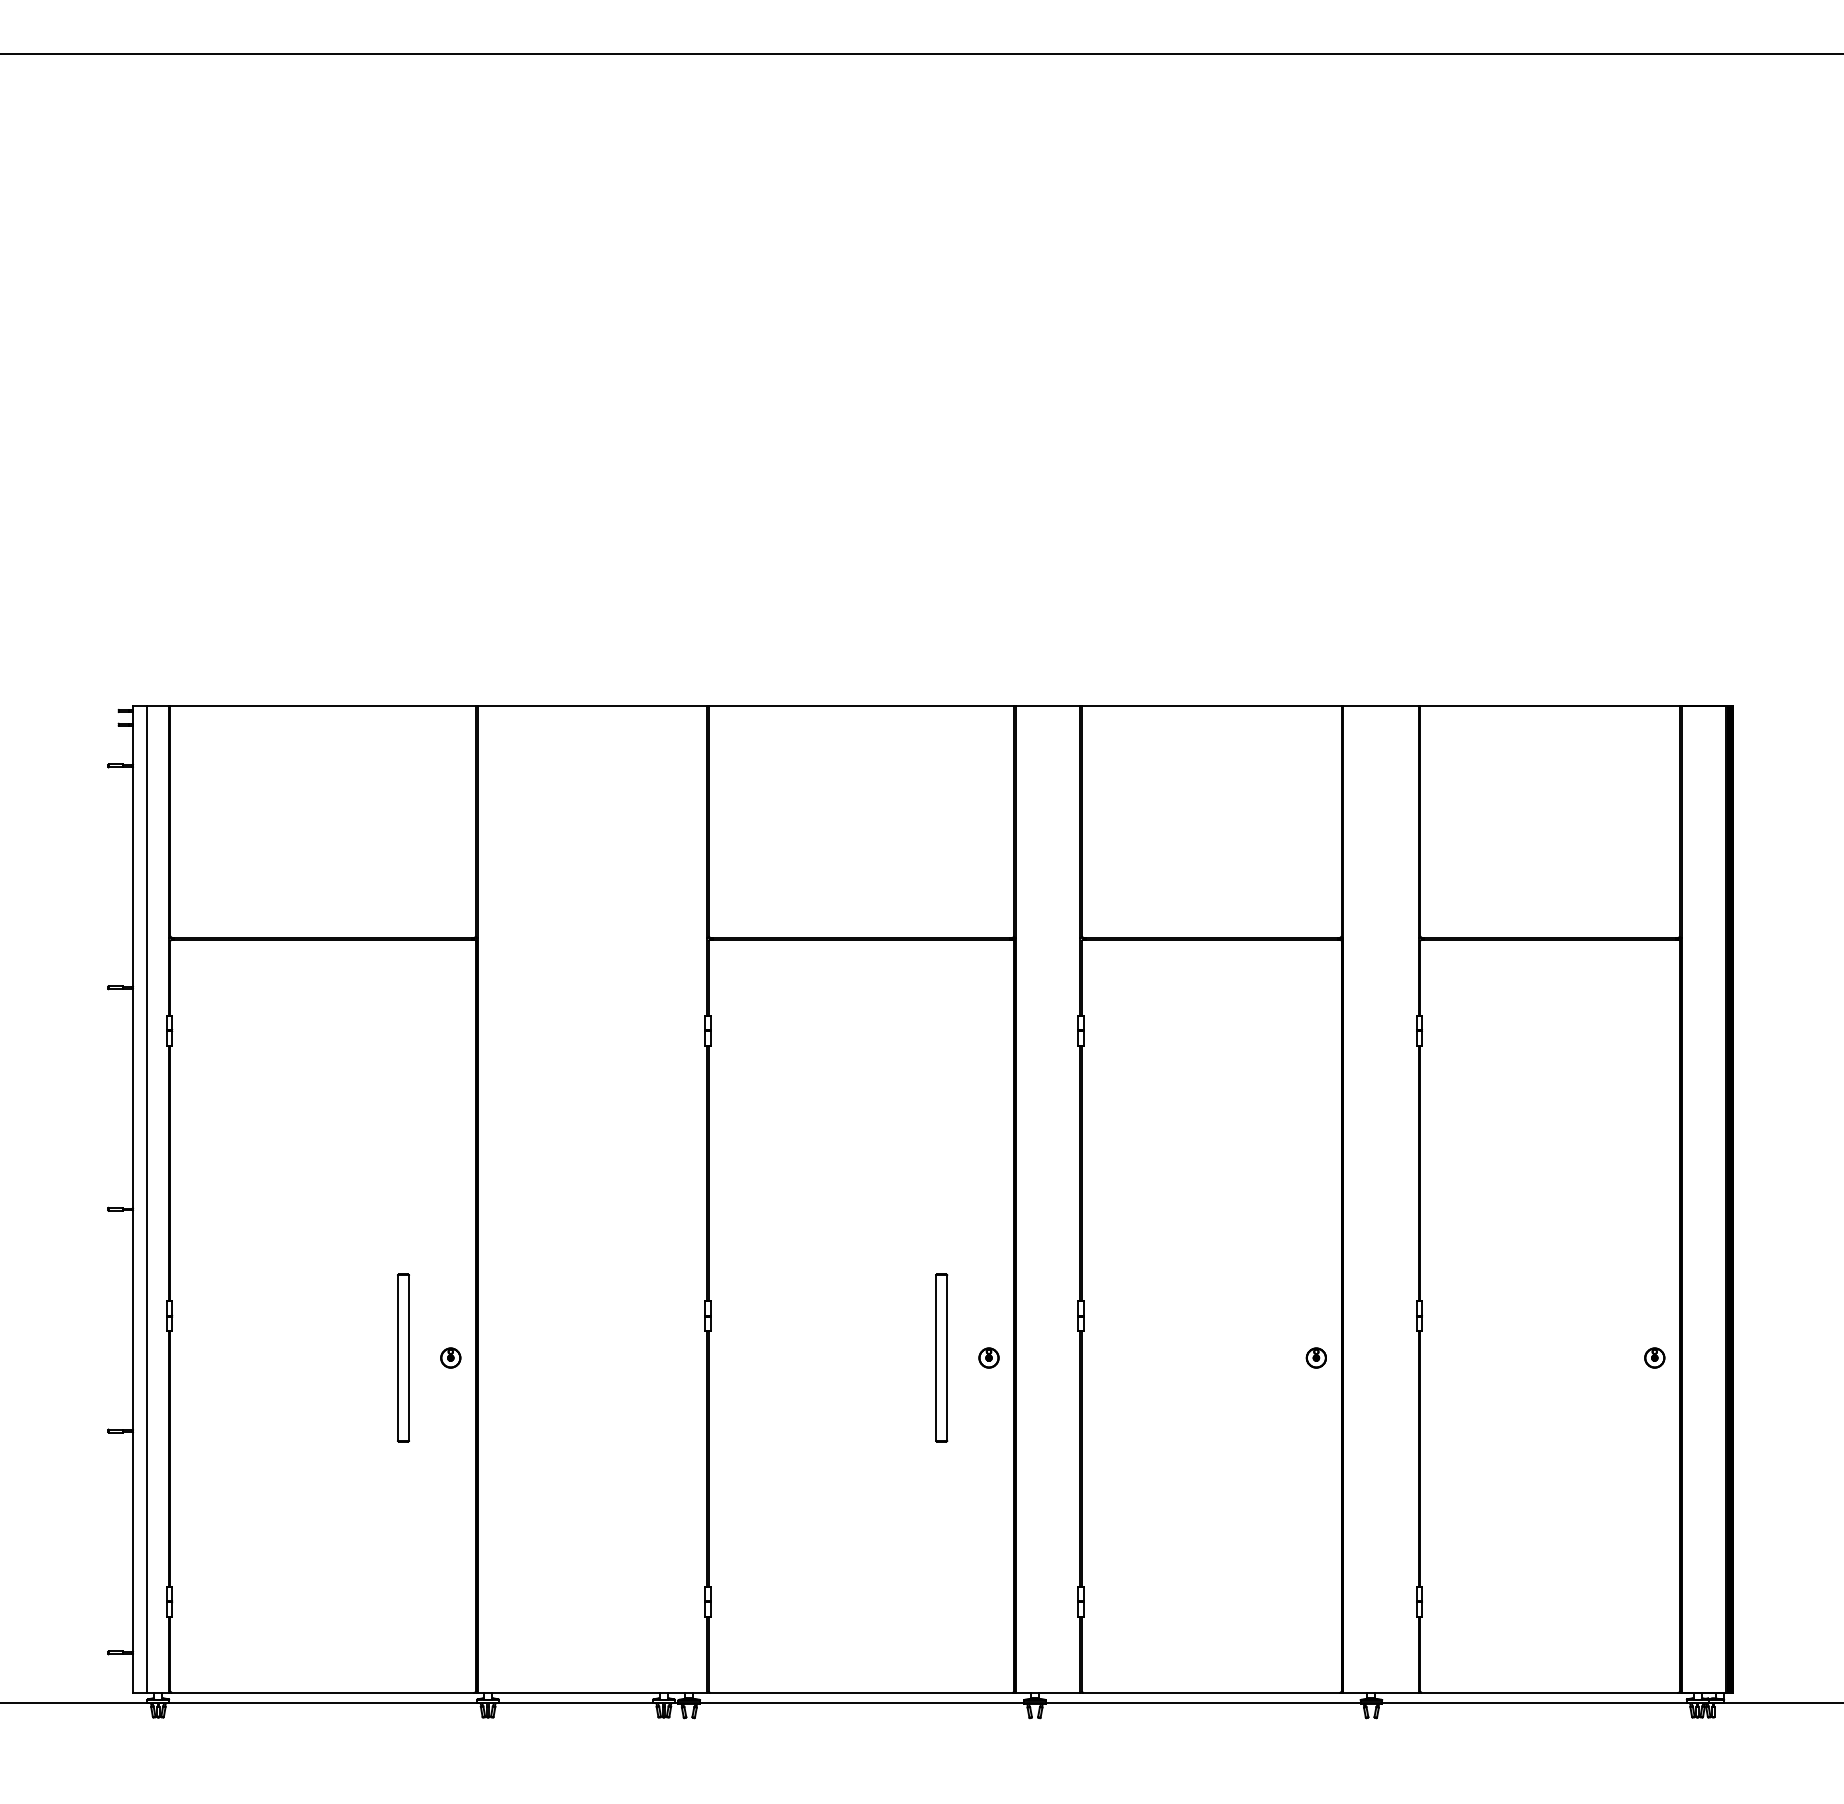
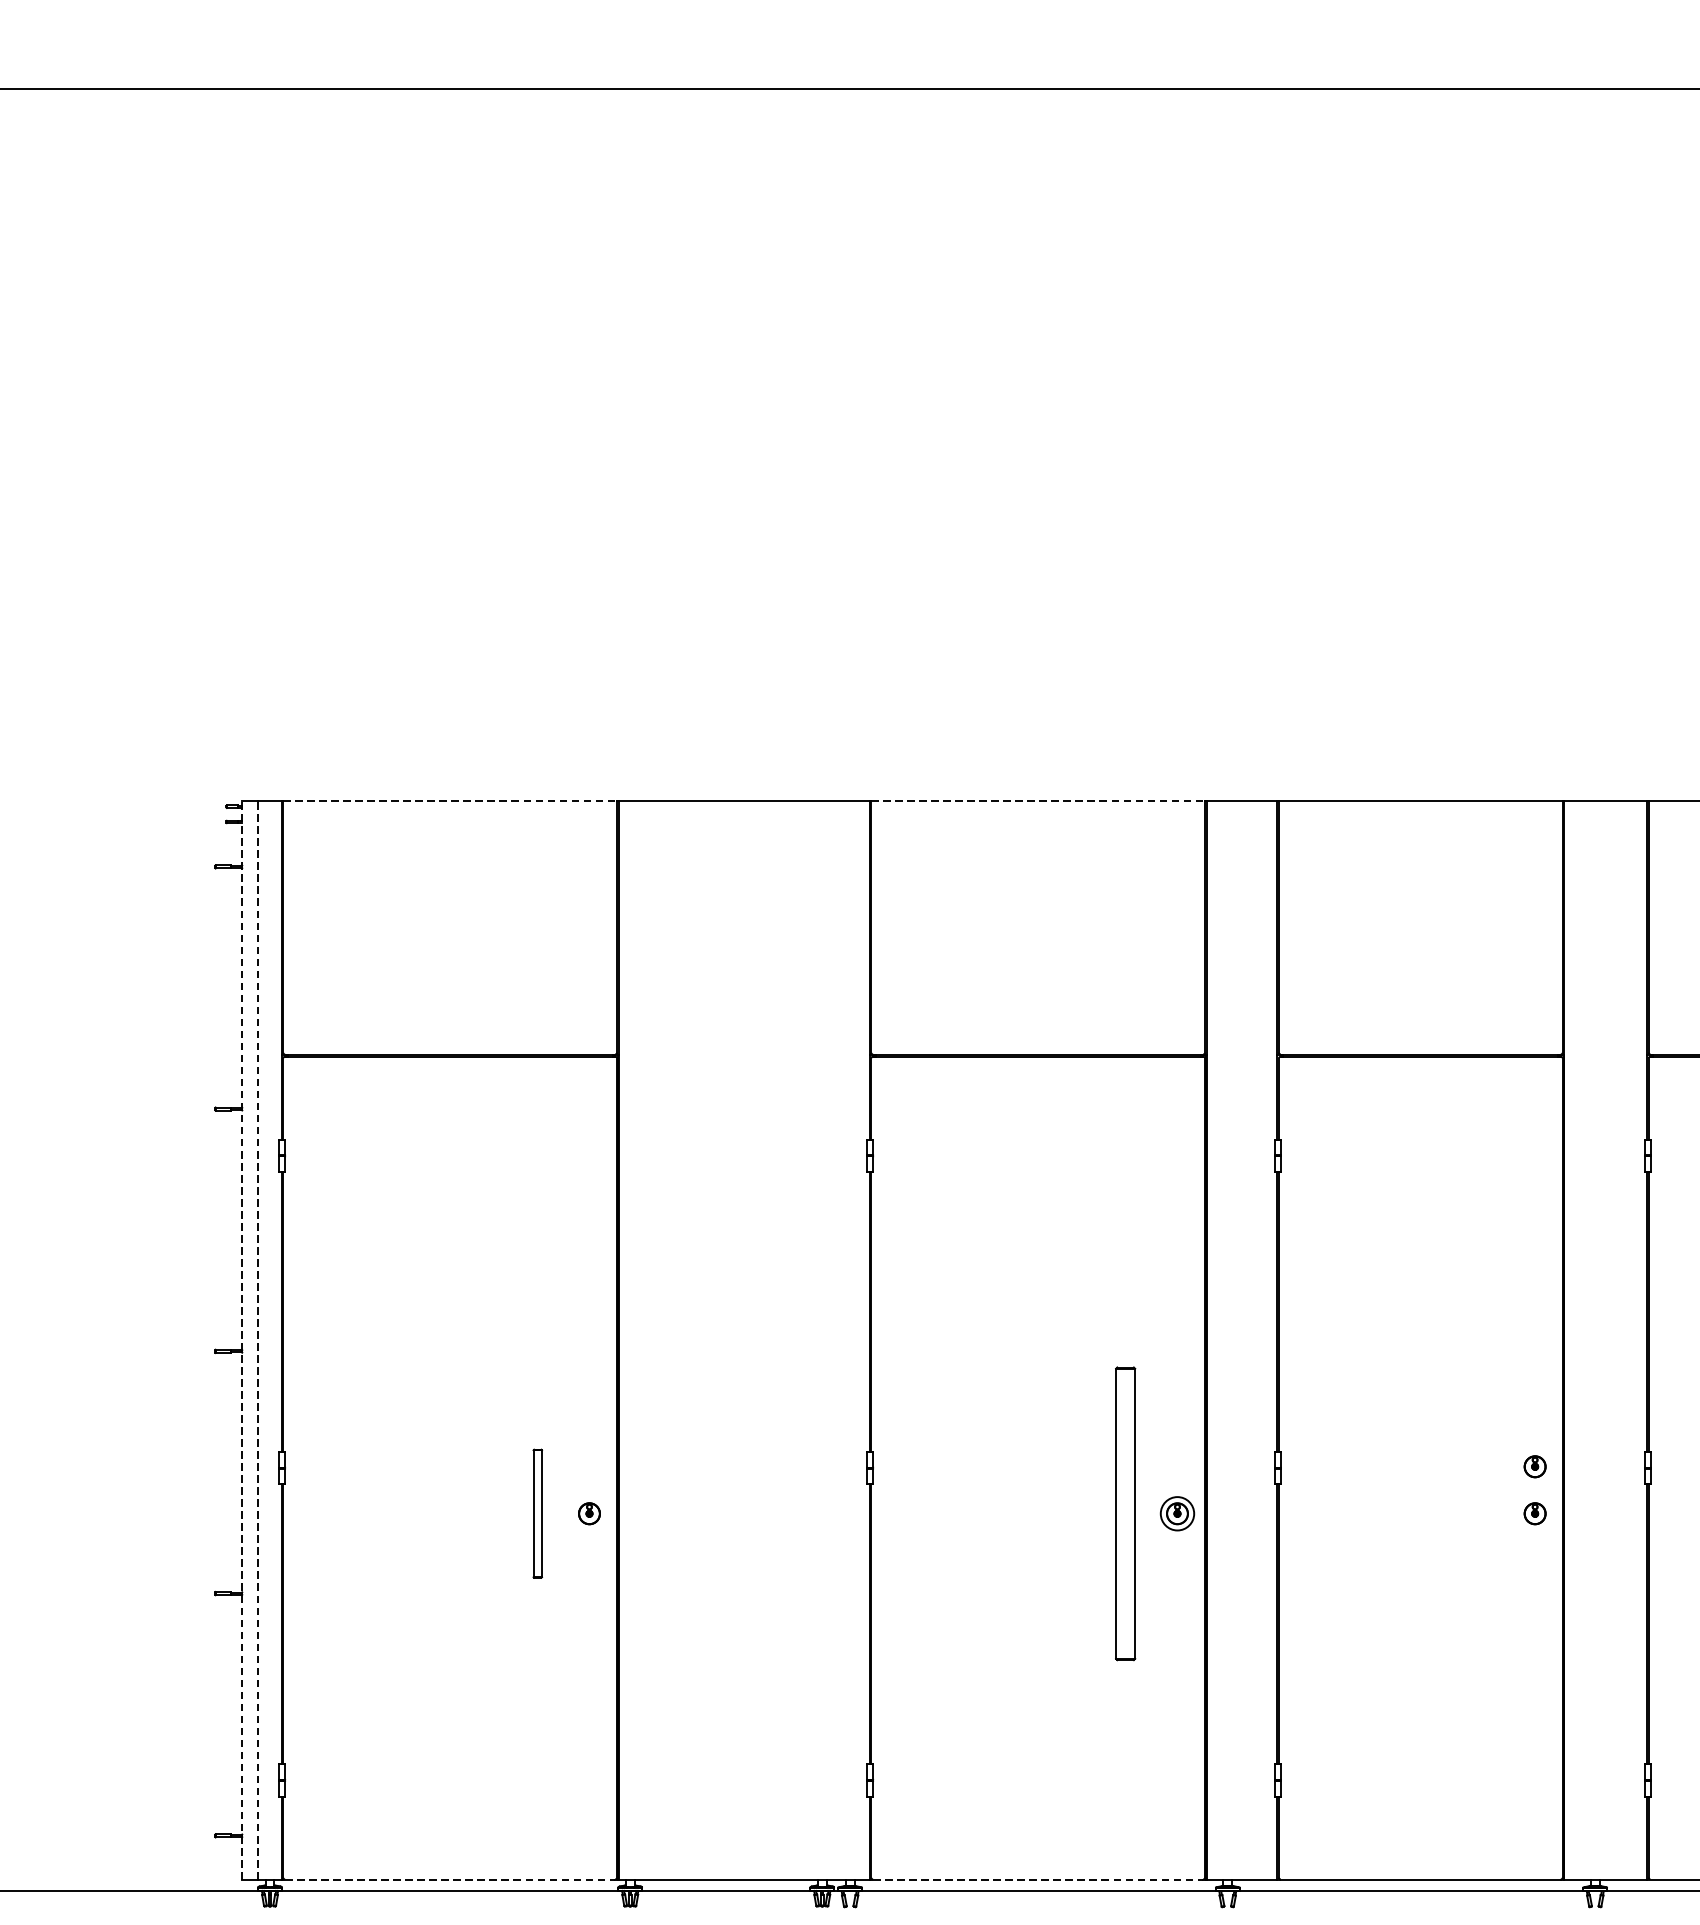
line: (323, 705) -> (450, 800), solid -> dashed
line: (861, 705) -> (1038, 800), solid -> dashed
line: (132, 1199) -> (241, 1340), solid -> dashed
line: (147, 1199) -> (258, 1340), solid -> dashed
part: (1315, 1314) -> (1534, 1466), added
part: (403, 1357) -> (537, 1513), size x0.7
part: (941, 1357) -> (1125, 1513), size x1.6
circle: (988, 1357) -> (1176, 1513), size x1.6
line: (323, 1692) -> (450, 1879), solid -> dashed
line: (861, 1692) -> (1038, 1879), solid -> dashed

